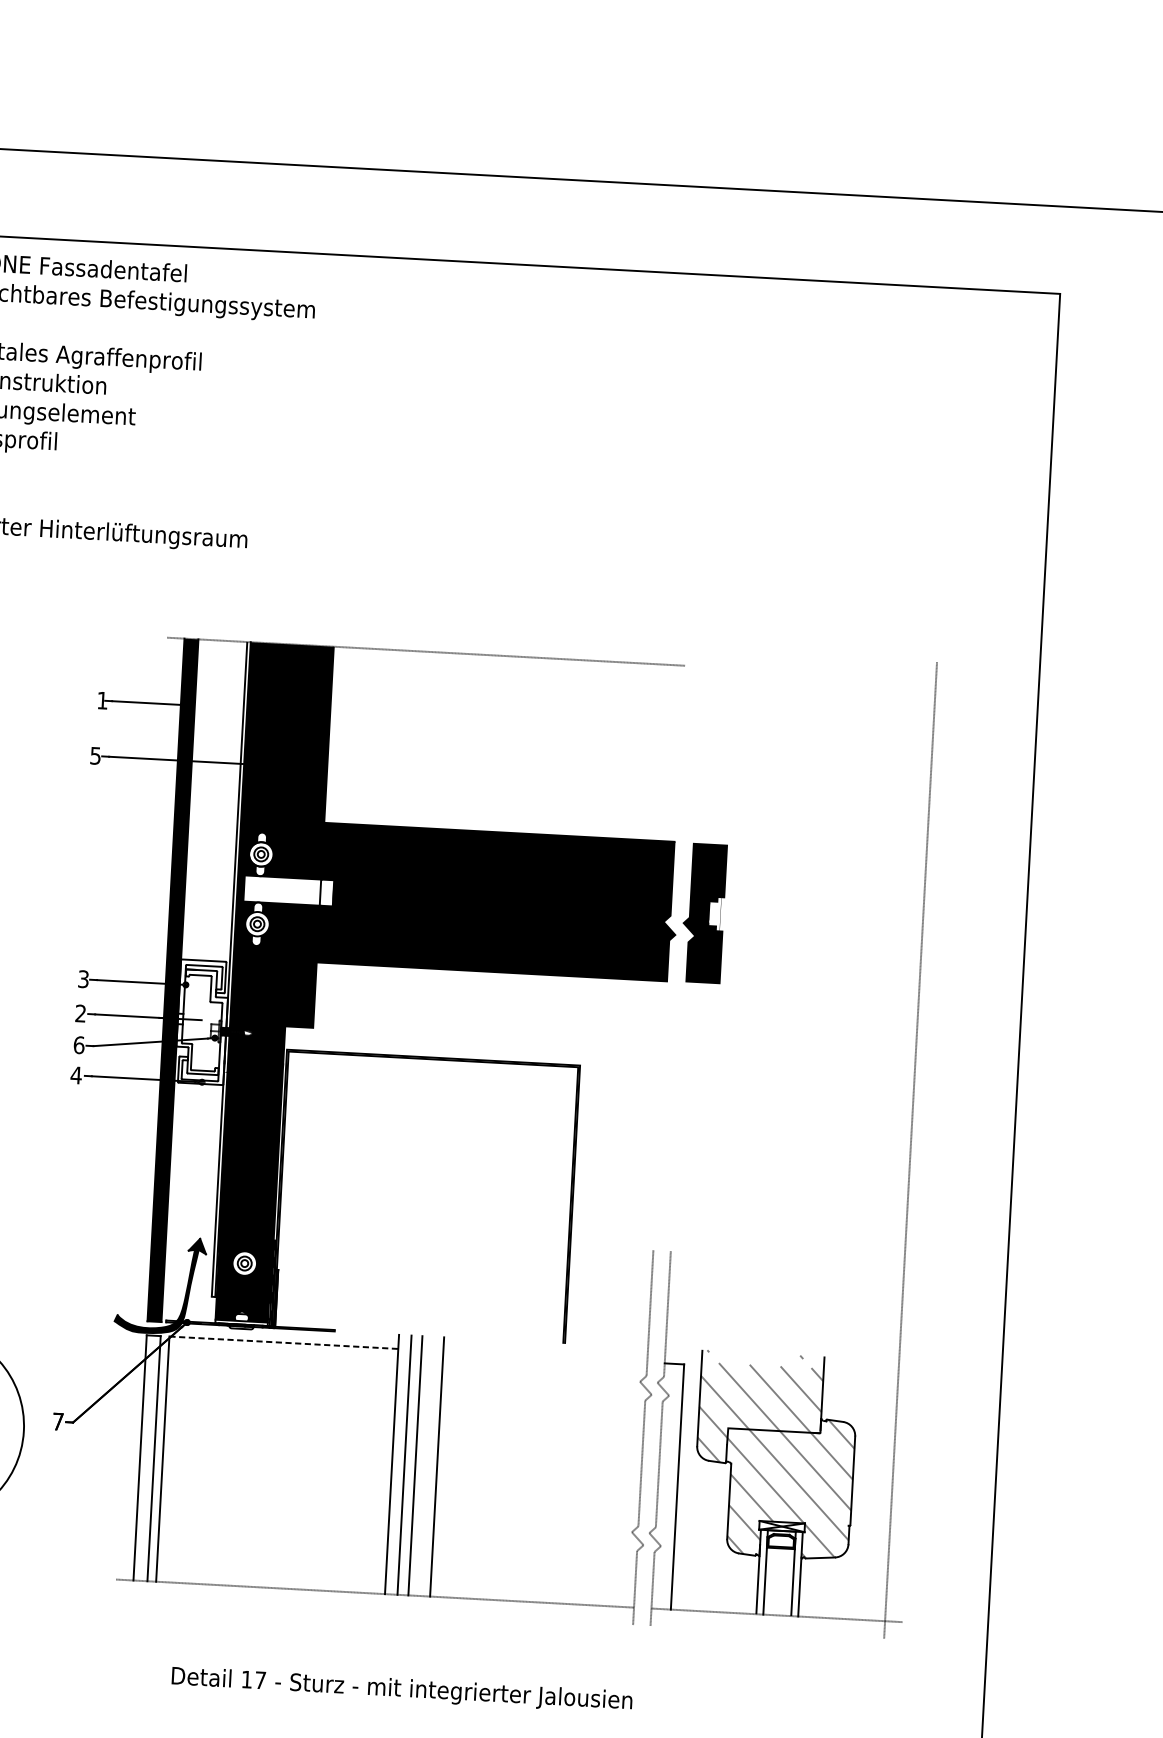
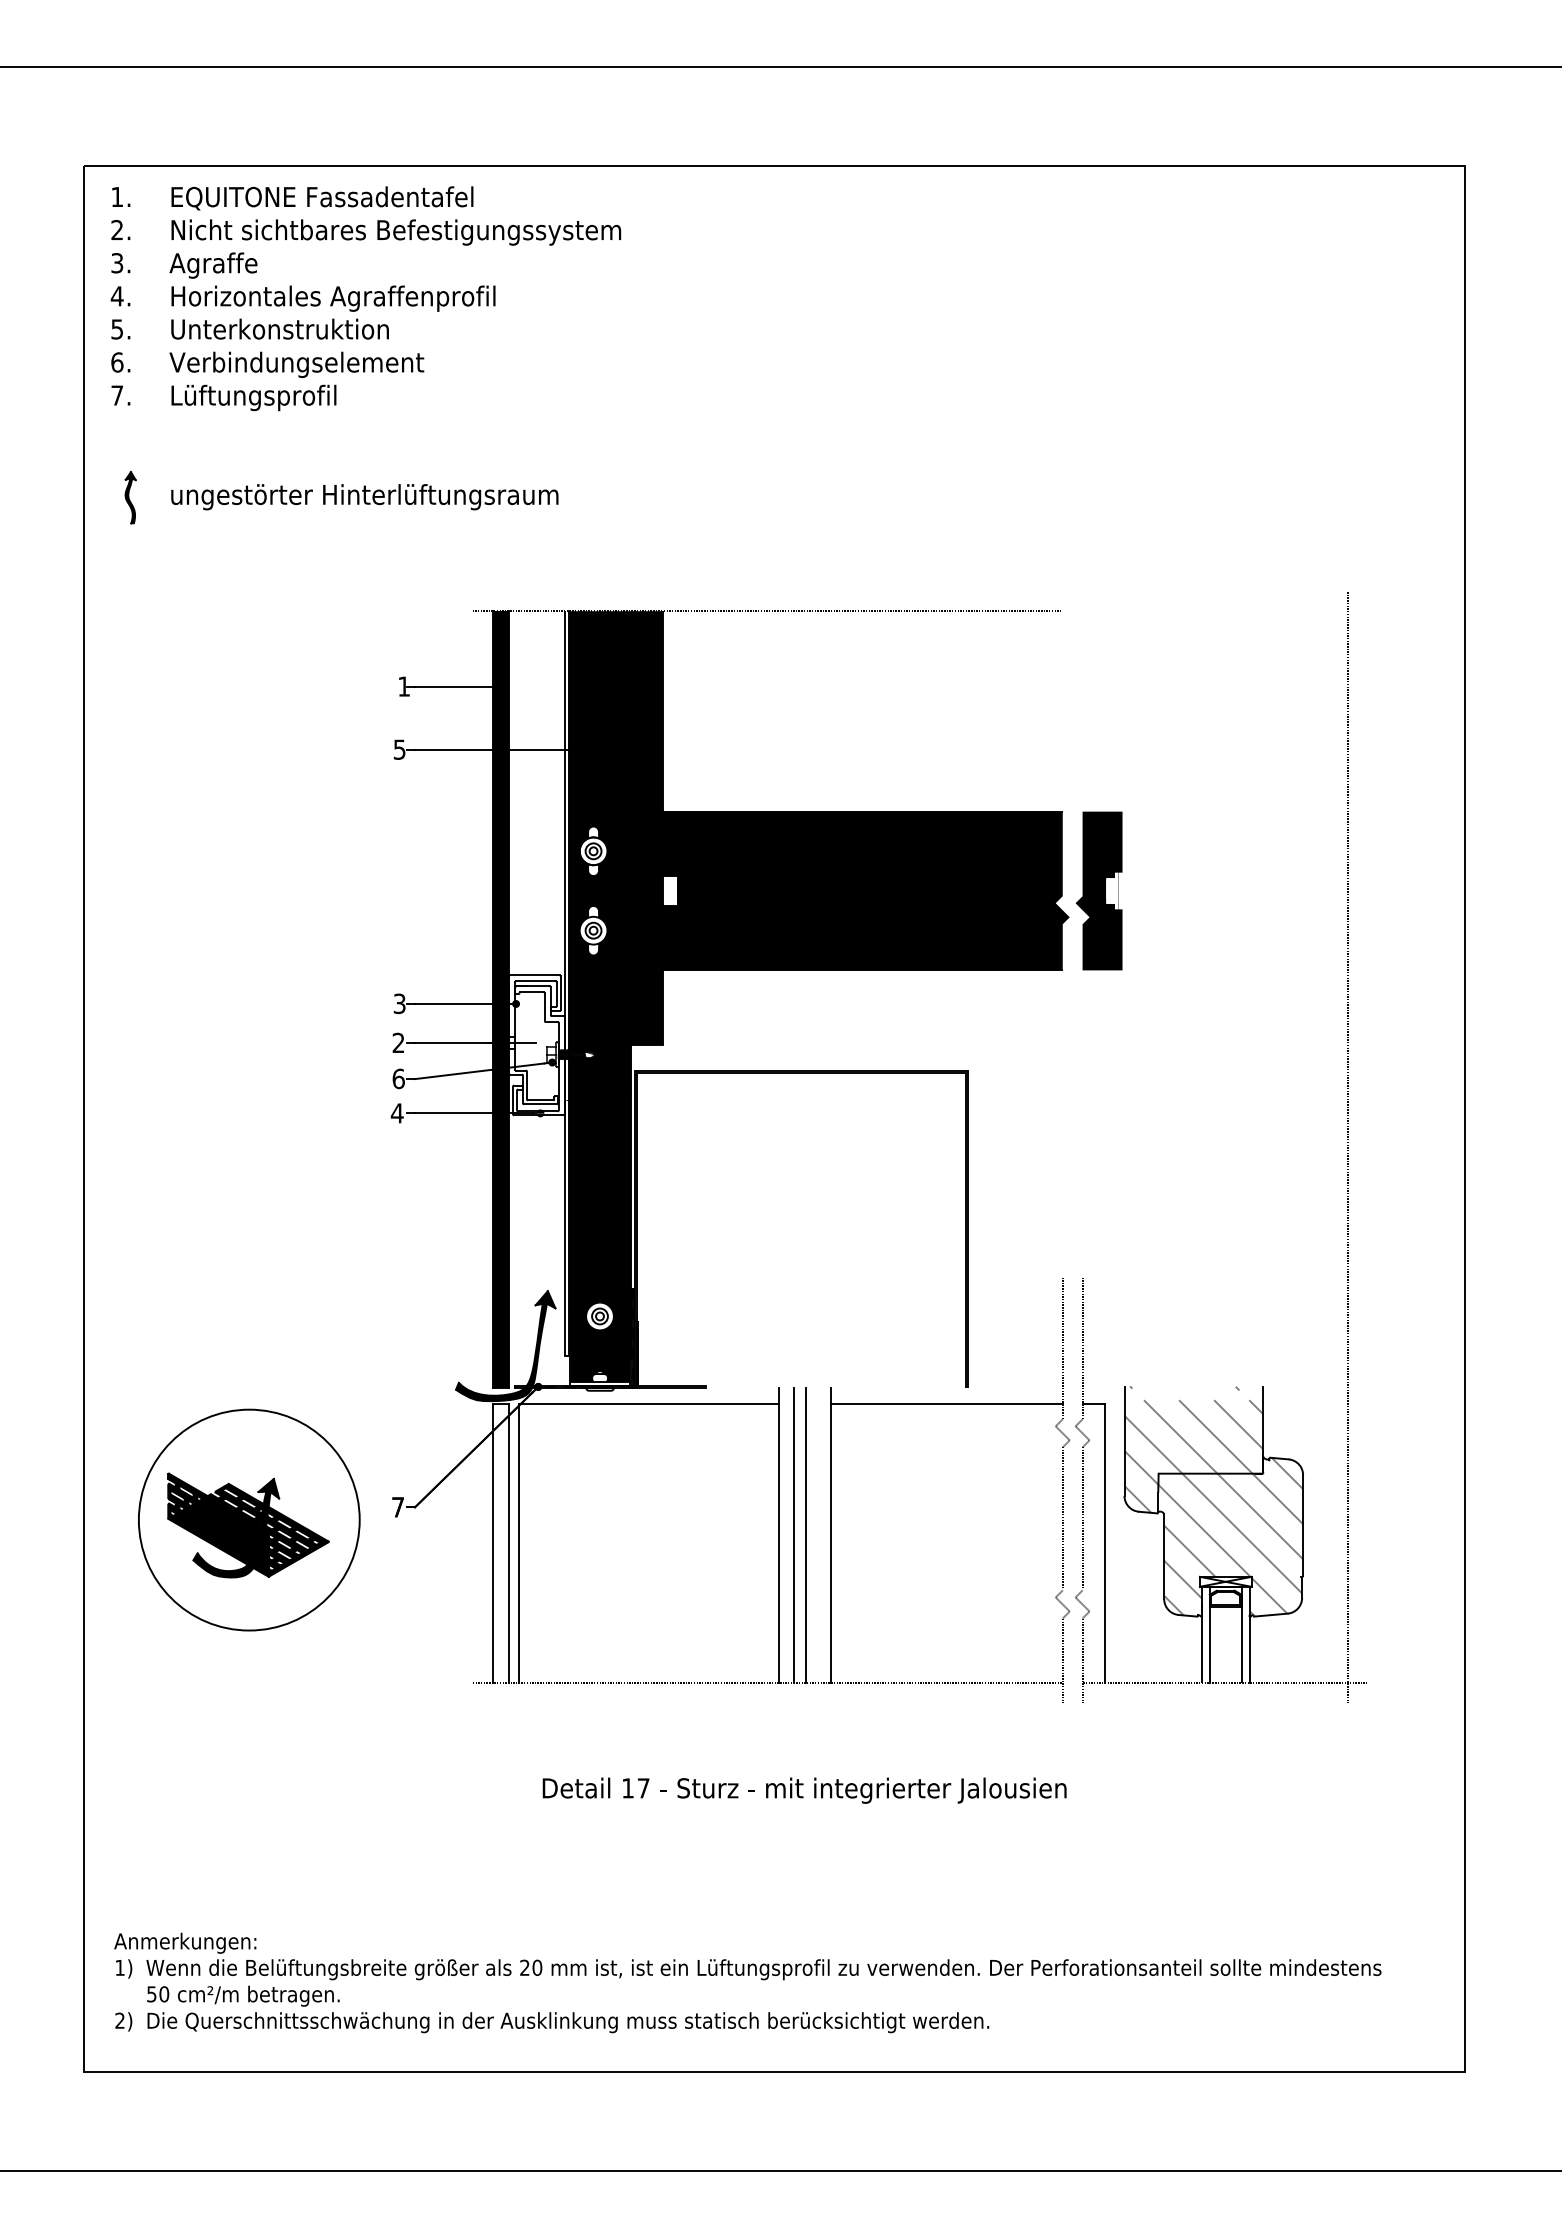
fill: (282, 890) -> (619, 890), added
line: (284, 1342) -> (649, 1403), dashed -> solid
line: (545, 1356) -> (946, 1403), added

